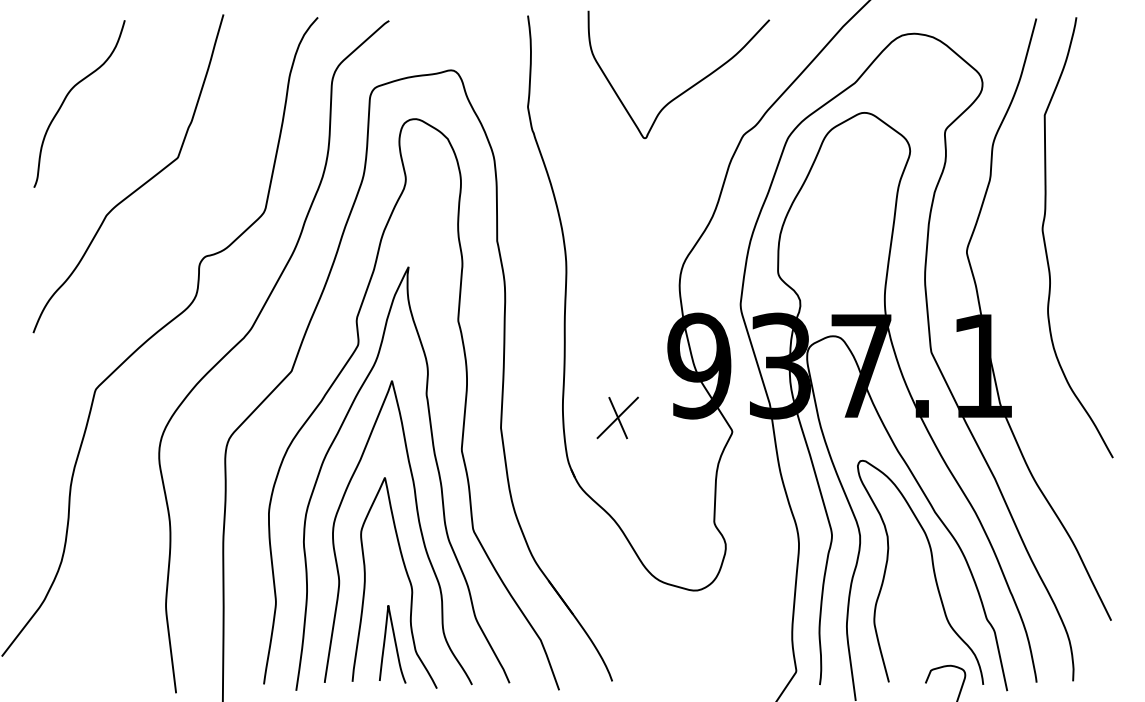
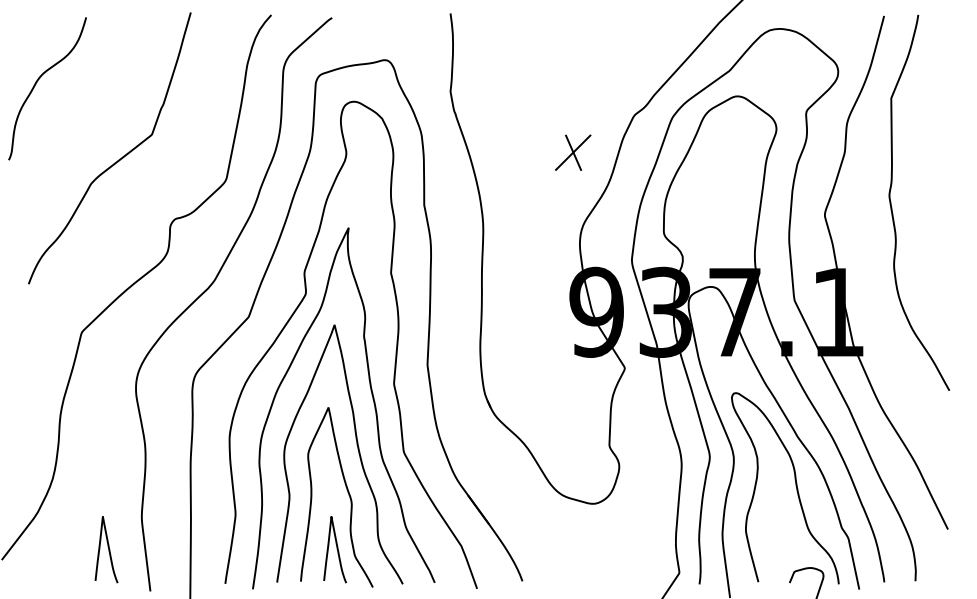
curve: (687, 88) -> (586, 75), removed
curve: (68, 95) -> (38, 81), moved
part: (617, 417) -> (572, 152), moved
curve: (126, 643) -> (108, 548), added

